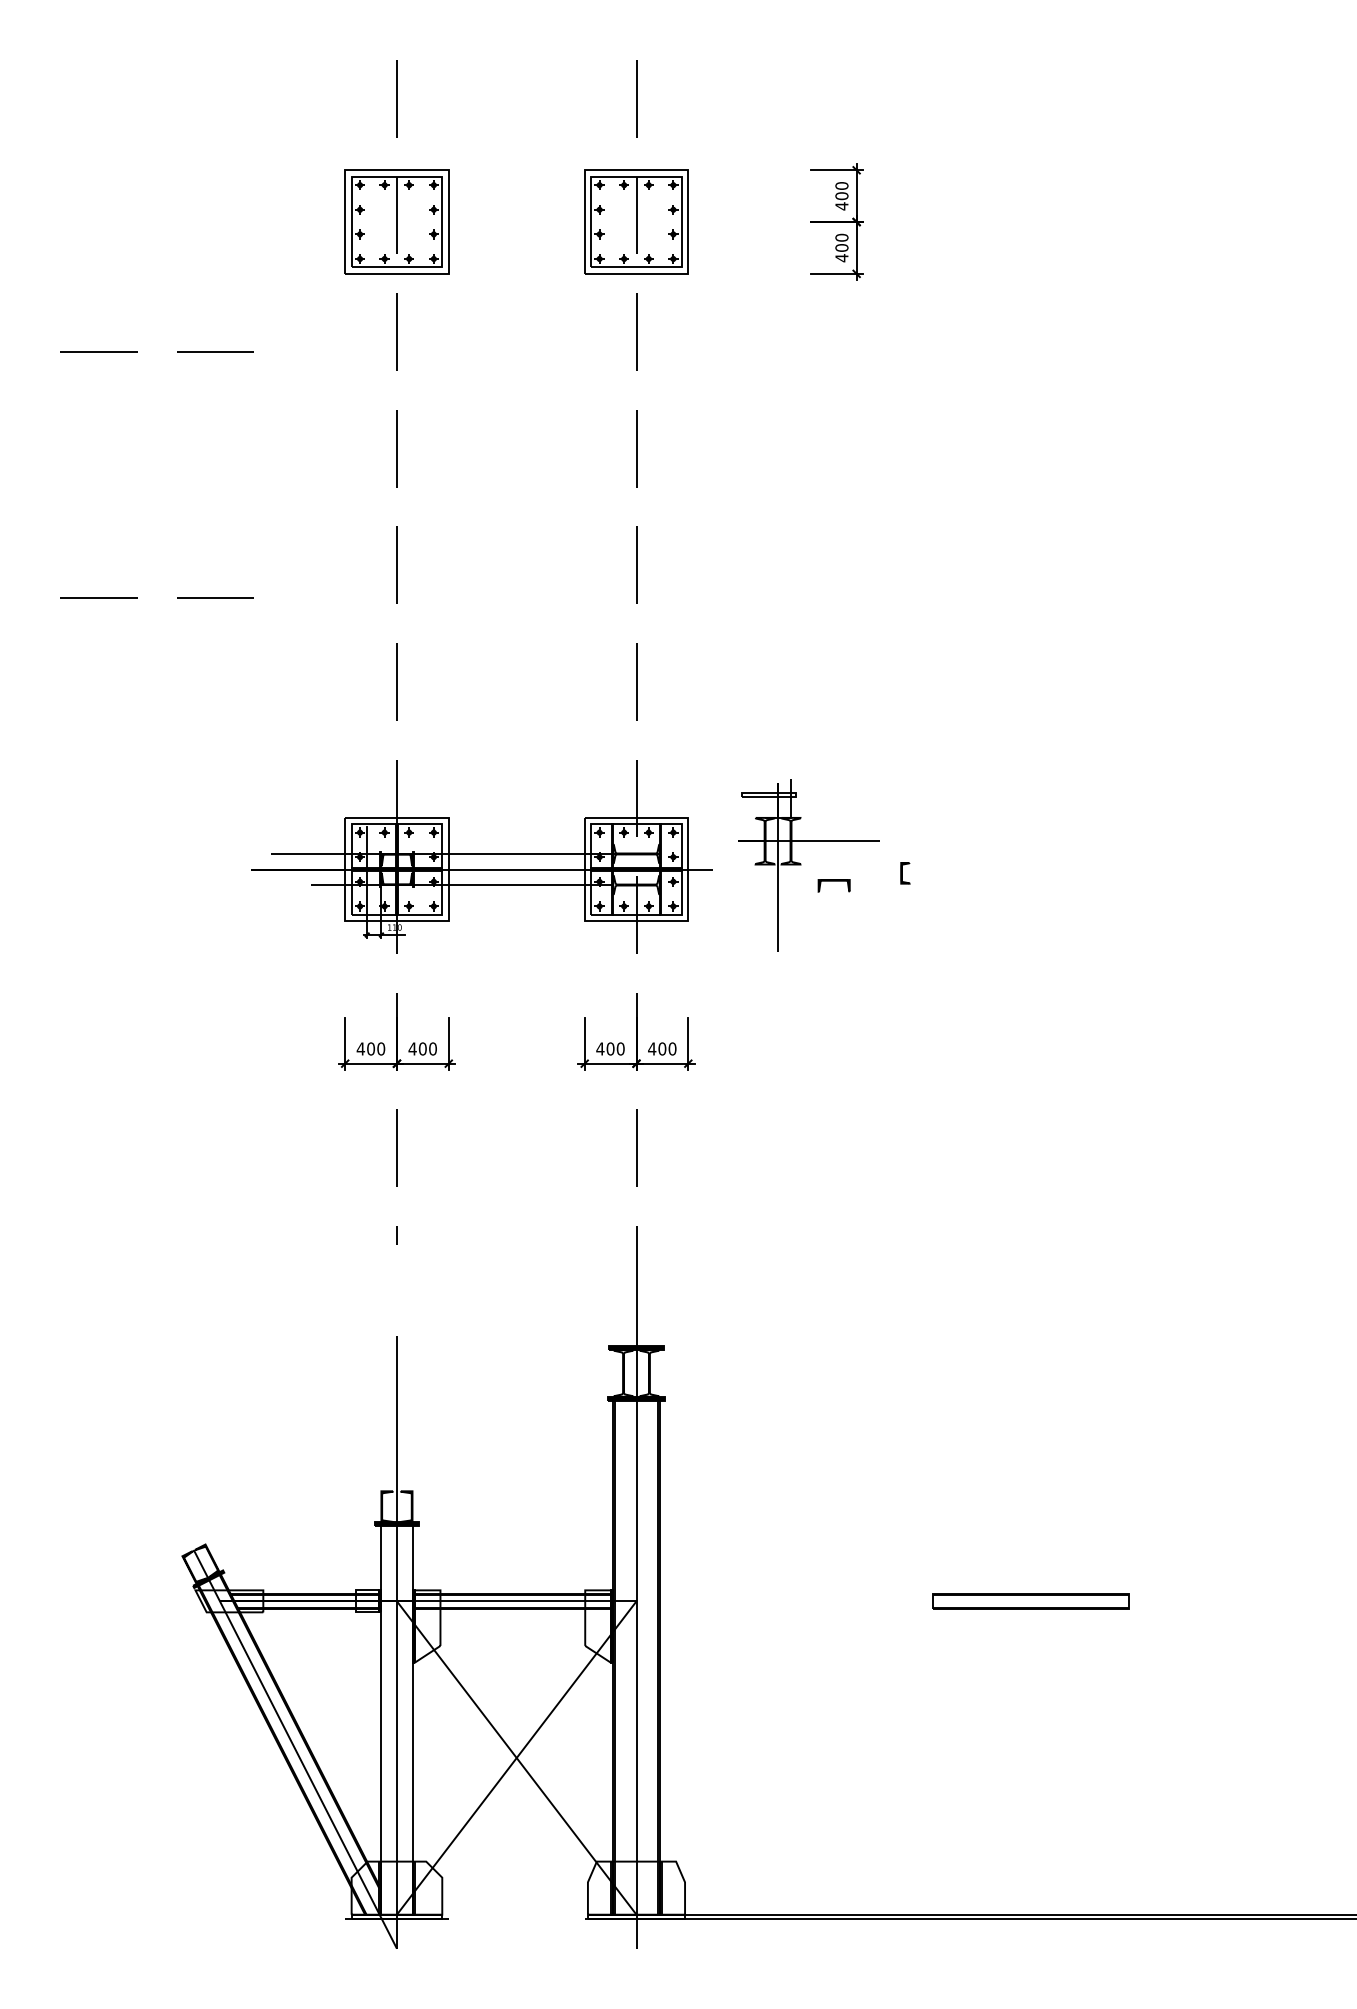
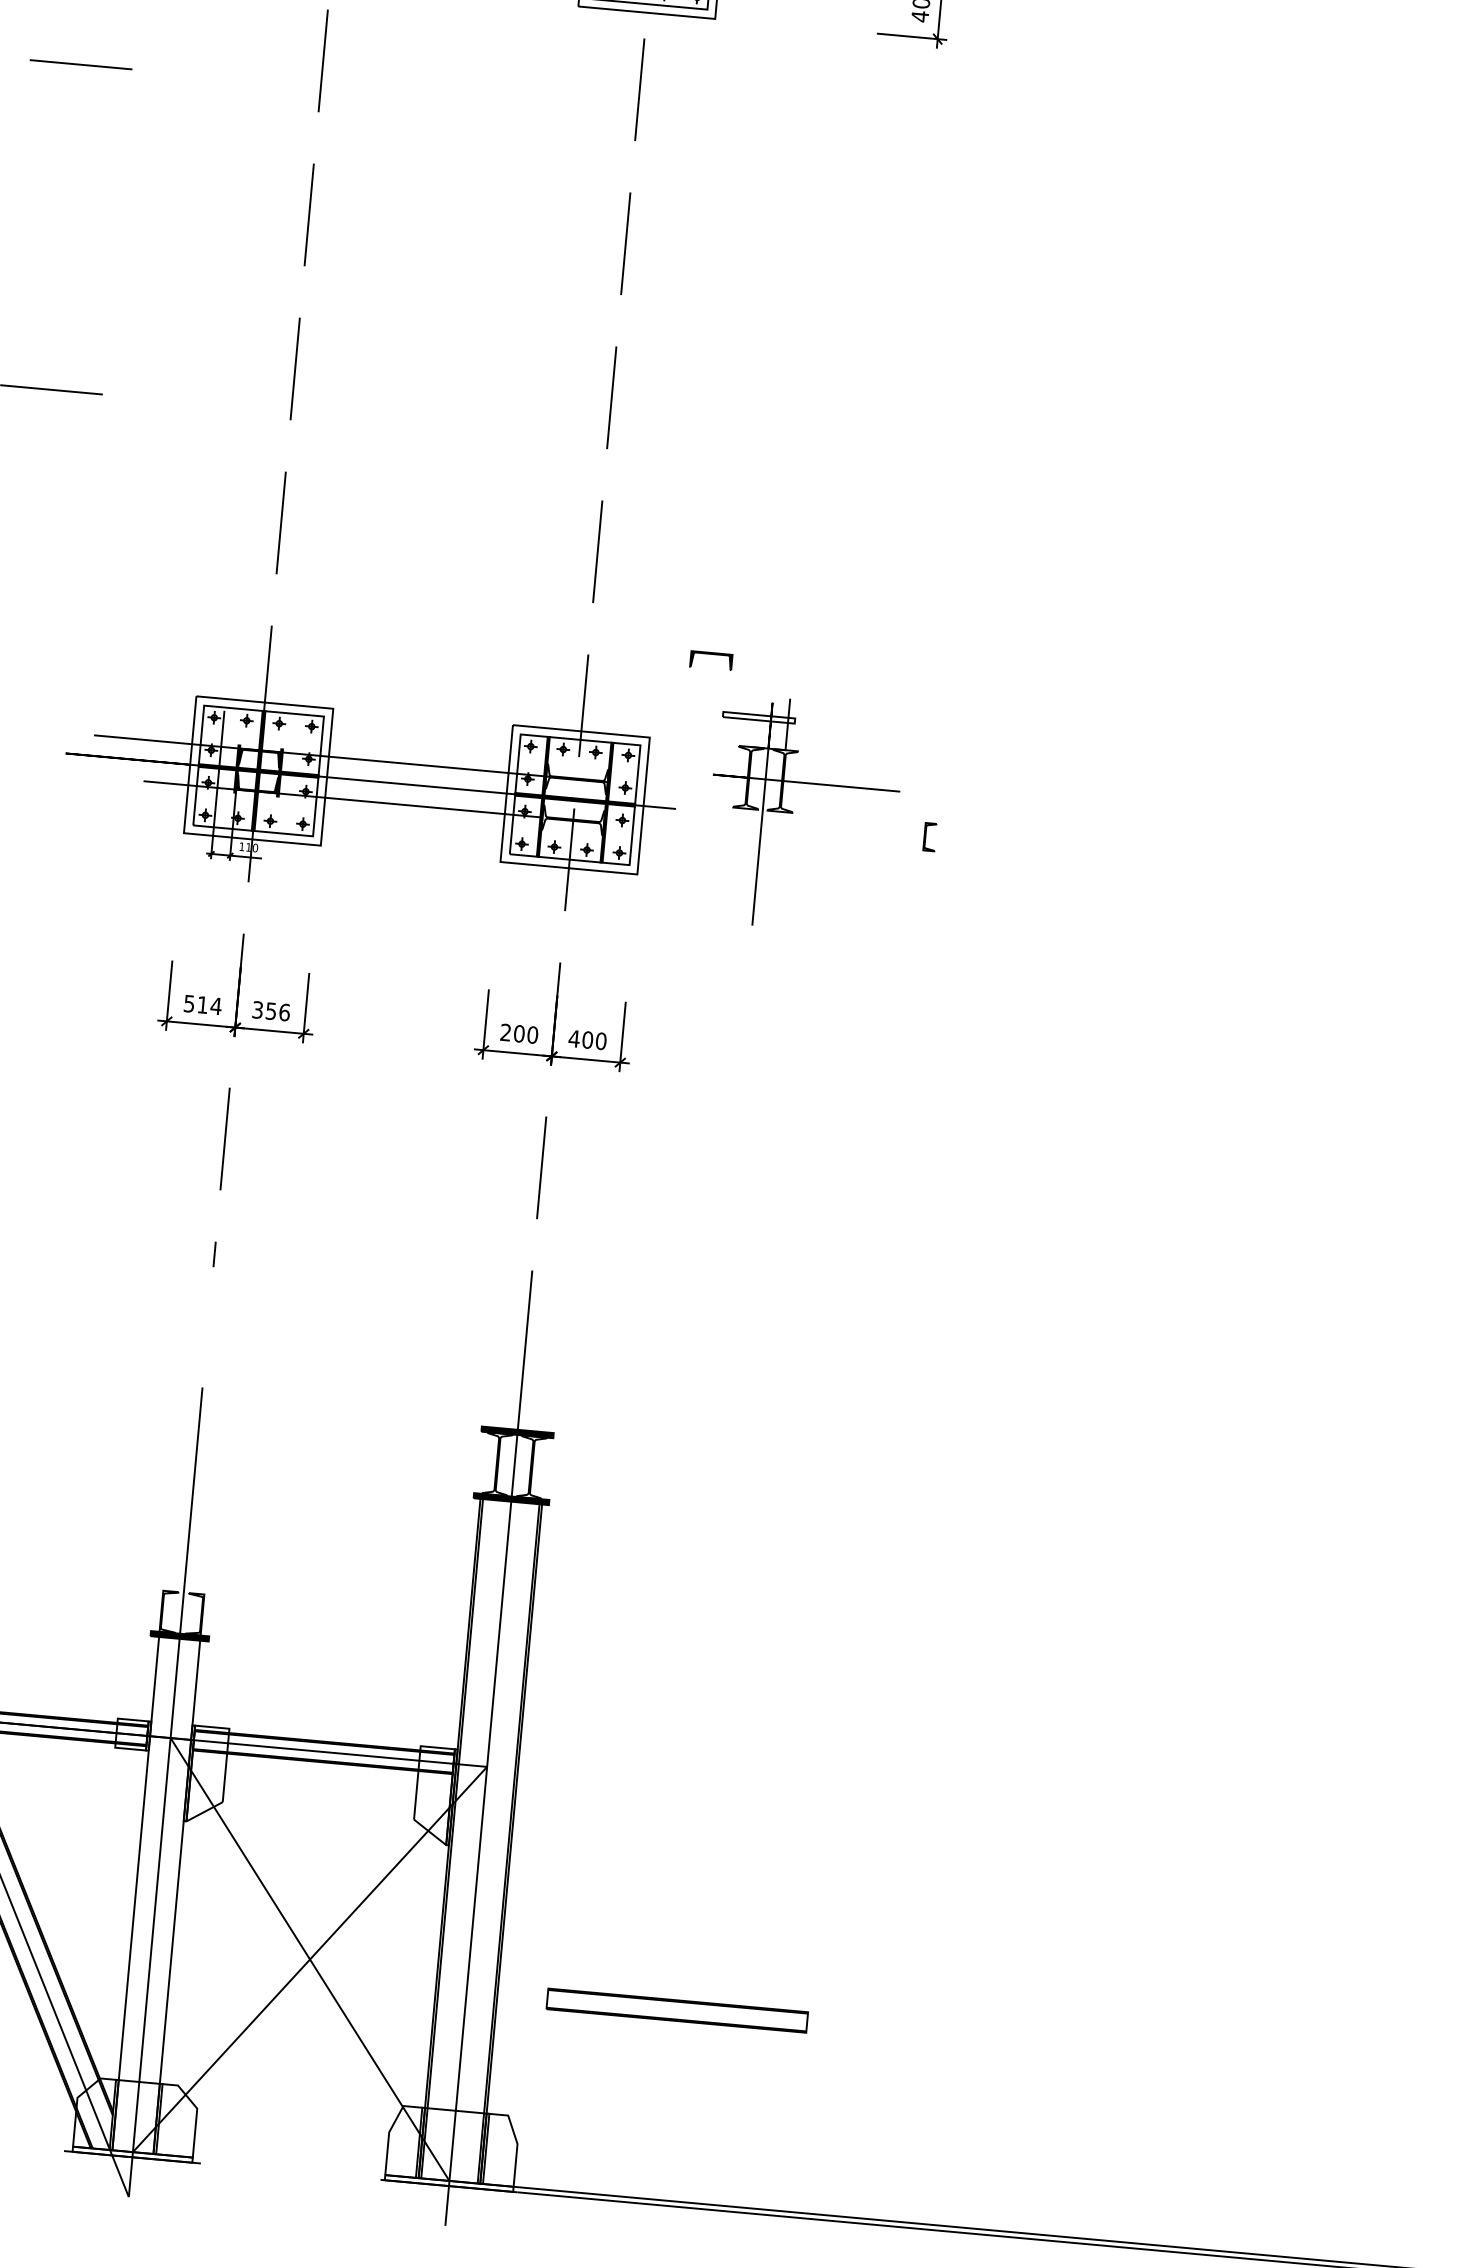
part: (833, 885) -> (710, 660), moved
text: (370, 1048) -> (202, 1004), 400 -> 514
text: (422, 1048) -> (270, 1010), 400 -> 356
text: (600, 1048) -> (506, 1031), 400 -> 200
part: (1030, 1601) -> (676, 2010), moved

